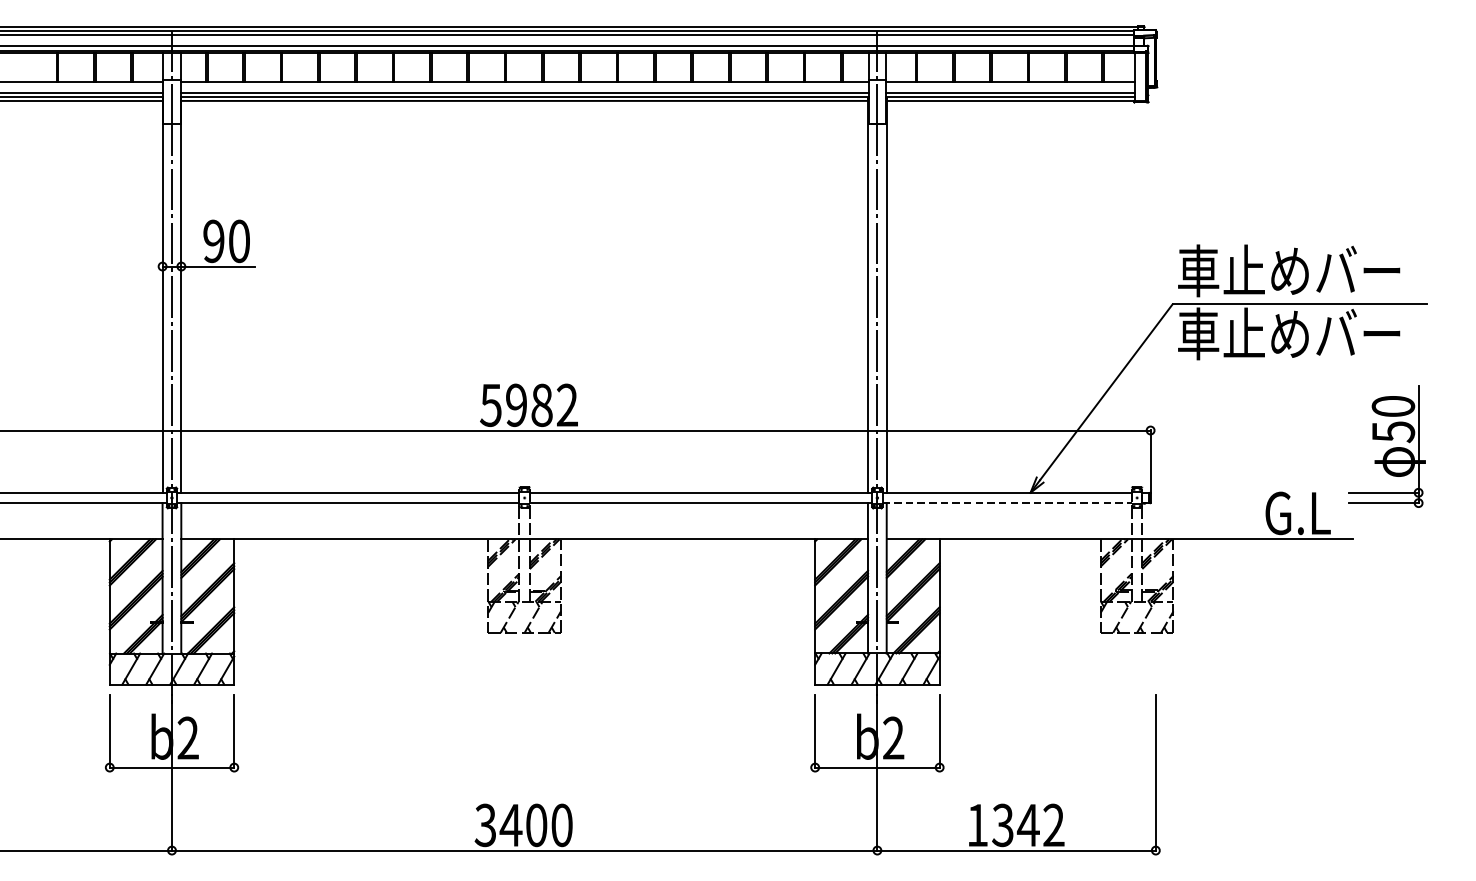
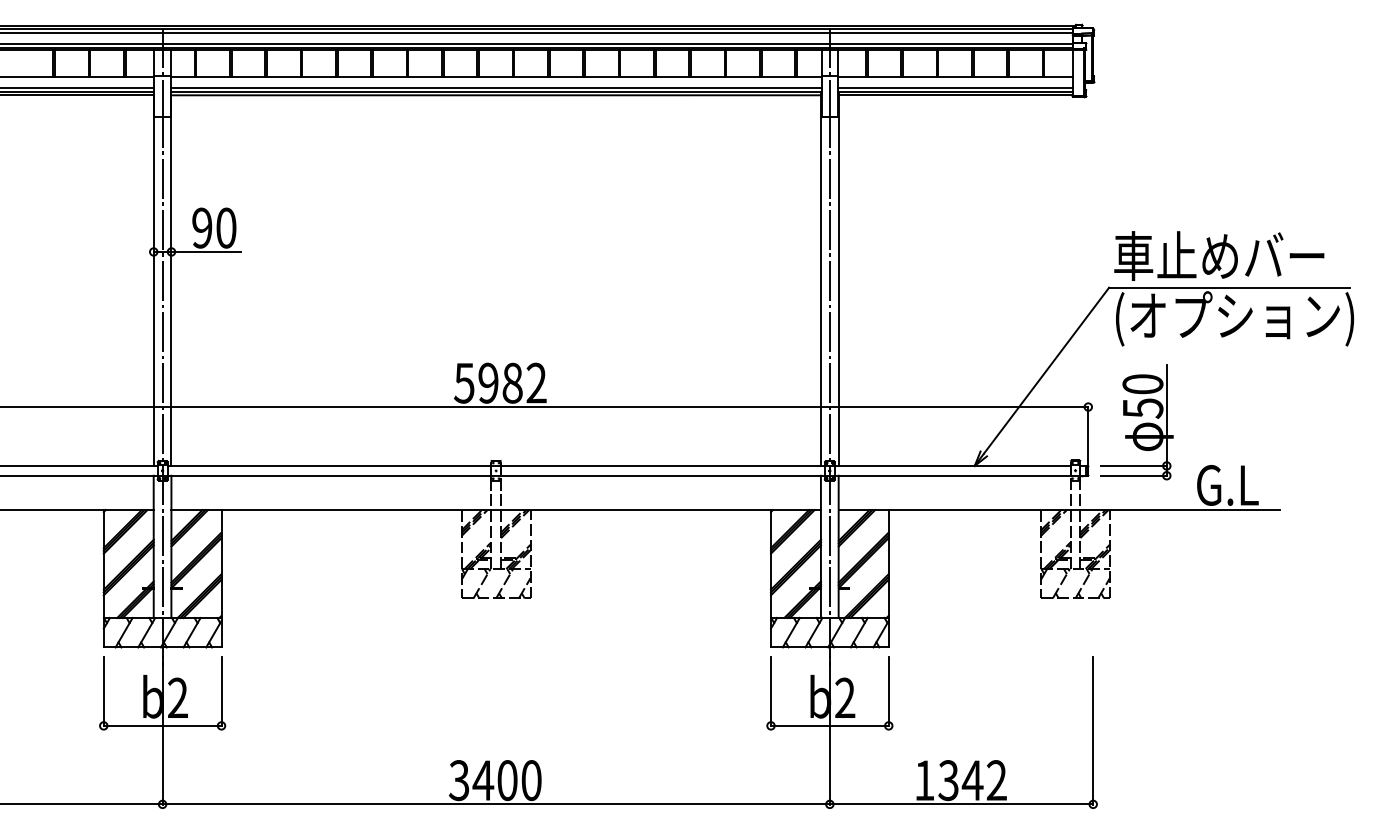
text: (1305, 336) -> (1234, 318), 車止めバー -> (オプション)
part: (1386, 446) -> (1136, 422), moved
line: (1007, 502) -> (952, 475), dashed -> solid

